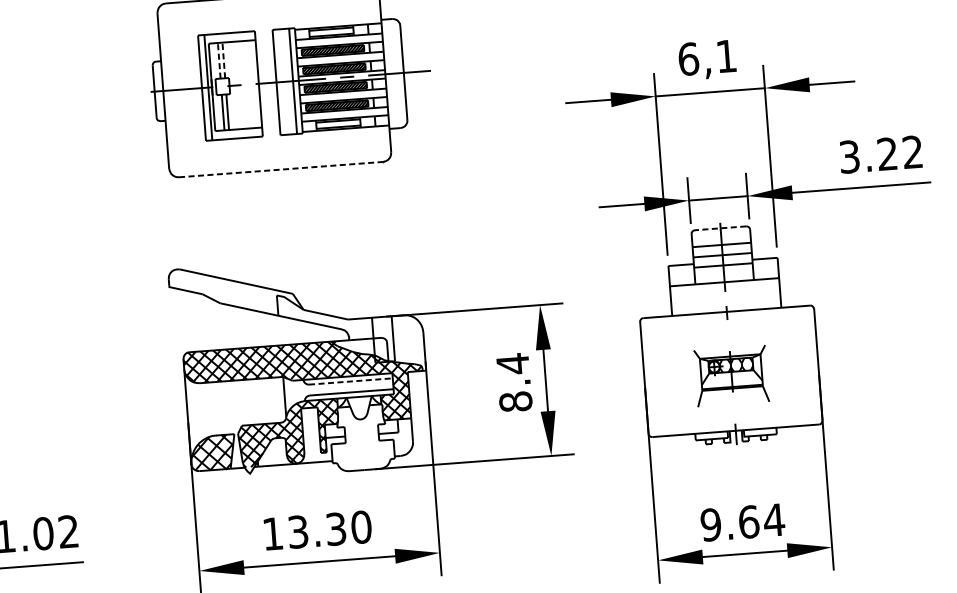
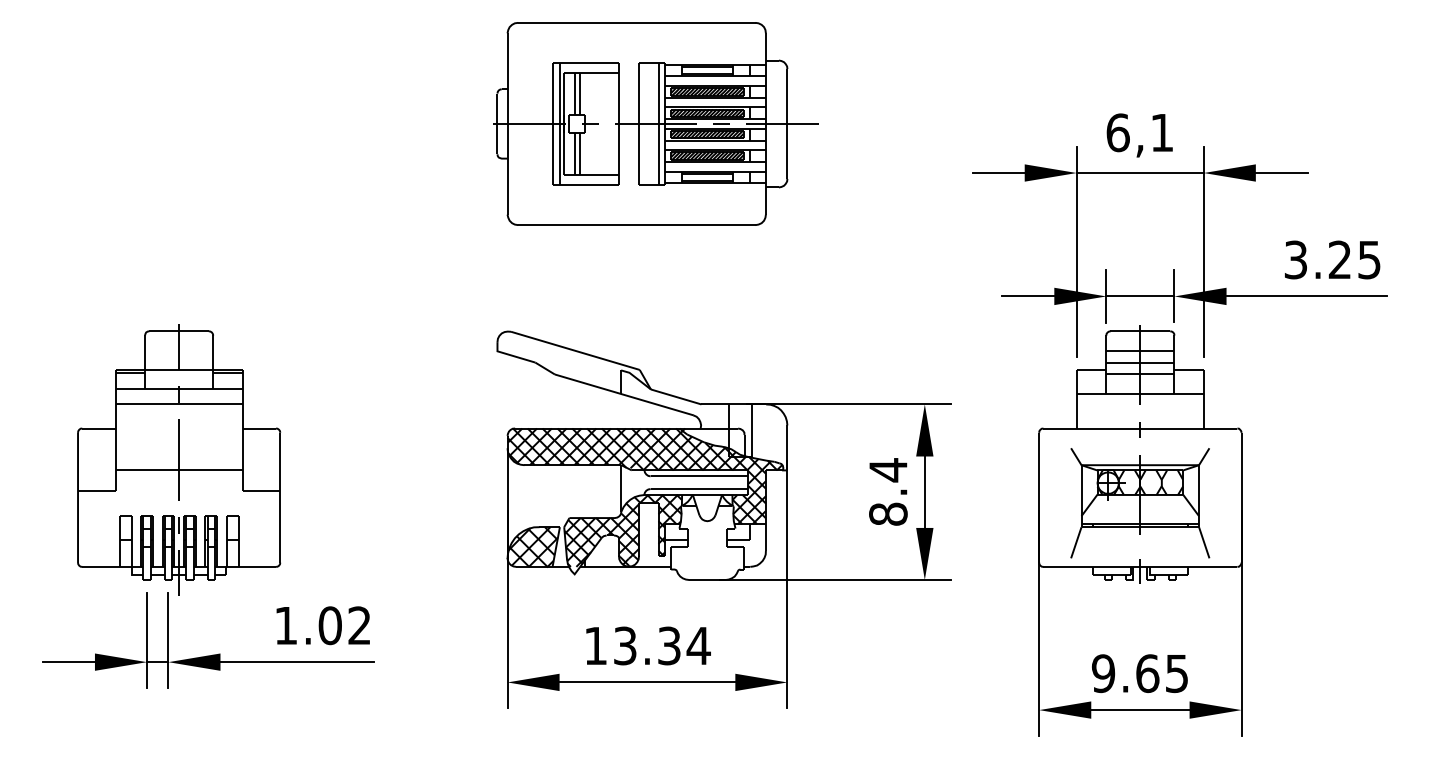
line: (218, 60) -> (574, 93), dashed -> solid
line: (224, 60) -> (580, 93), dashed -> solid
text: (912, 151) -> (1369, 259), 3.22 -> 3.25
line: (281, 169) -> (637, 225), dashed -> solid
line: (720, 228) -> (1140, 331), dashed -> solid
part: (731, 376) -> (1140, 503), size x1.67
line: (351, 381) -> (699, 476), dashed -> solid
text: (773, 520) -> (1176, 674), 9.64 -> 9.65
text: (361, 526) -> (698, 645), 13.30 -> 13.34

